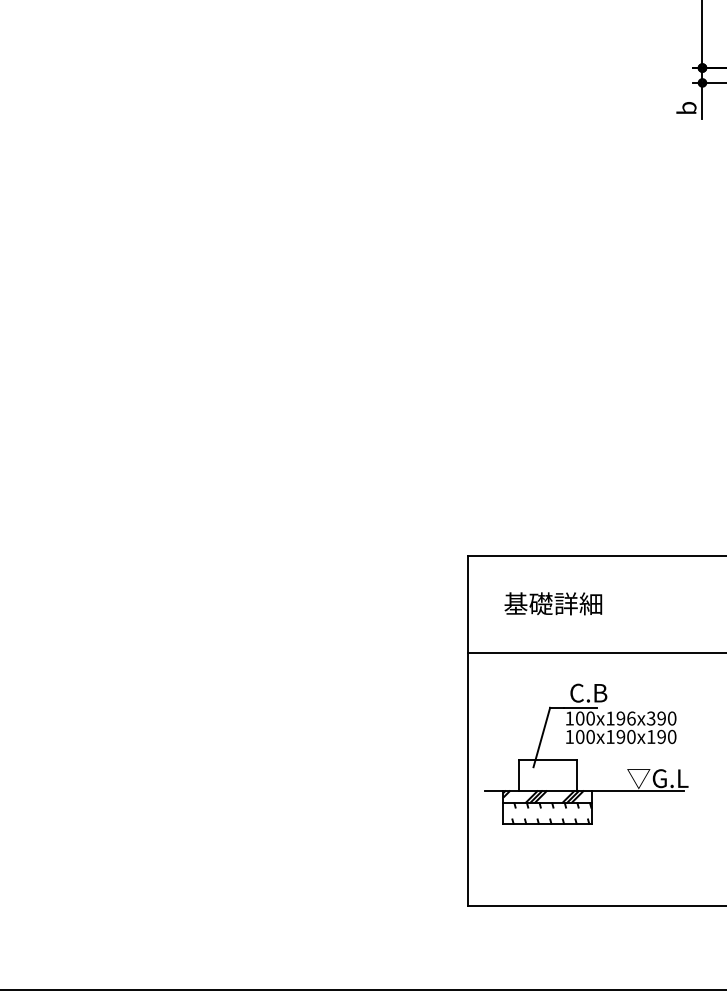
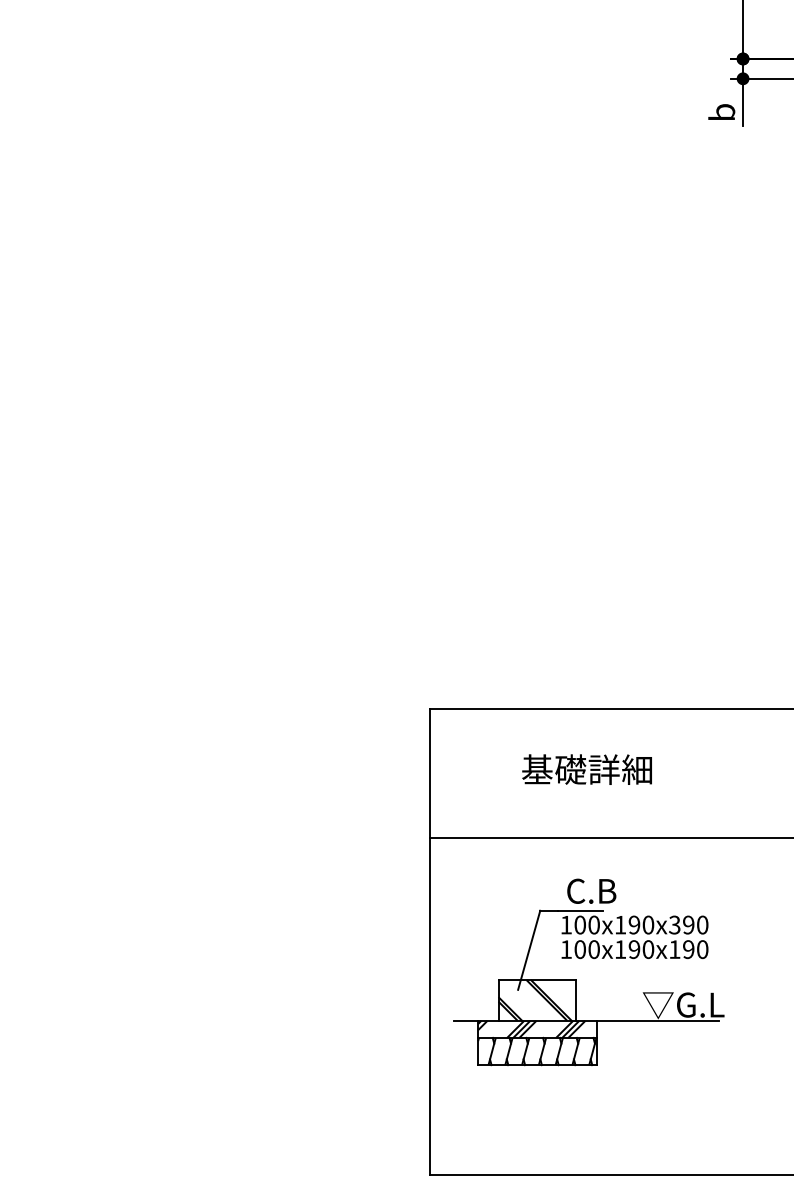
text: (553, 603) -> (587, 769), moved
text: (631, 718) -> (648, 925), 100x196x390 -> 100x190x390
hatch: (547, 774) -> (536, 999), added
hatch: (547, 813) -> (536, 1051), added

